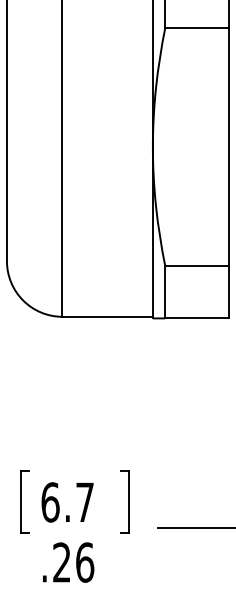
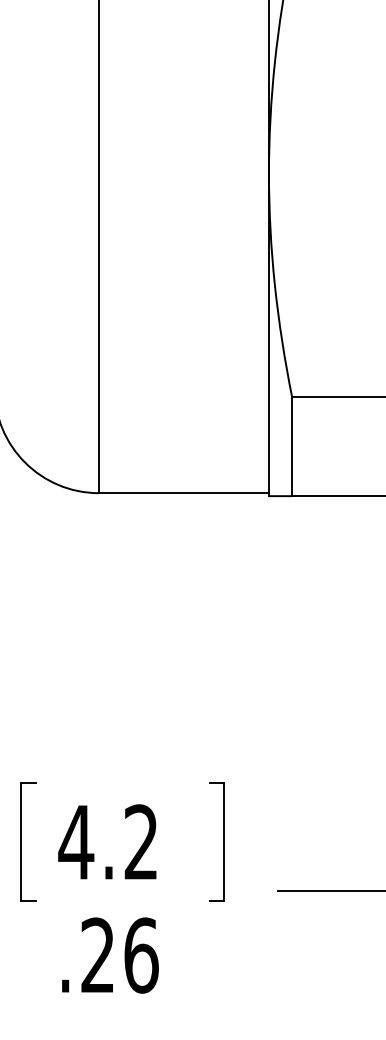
text: (66, 502) -> (106, 842), 6.7 -> 4.2

